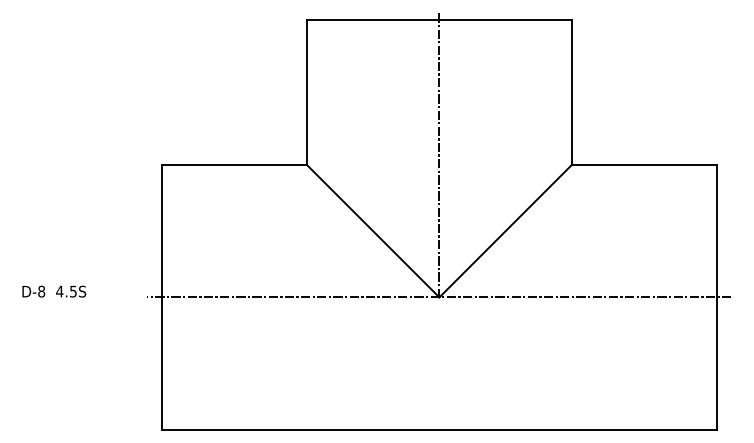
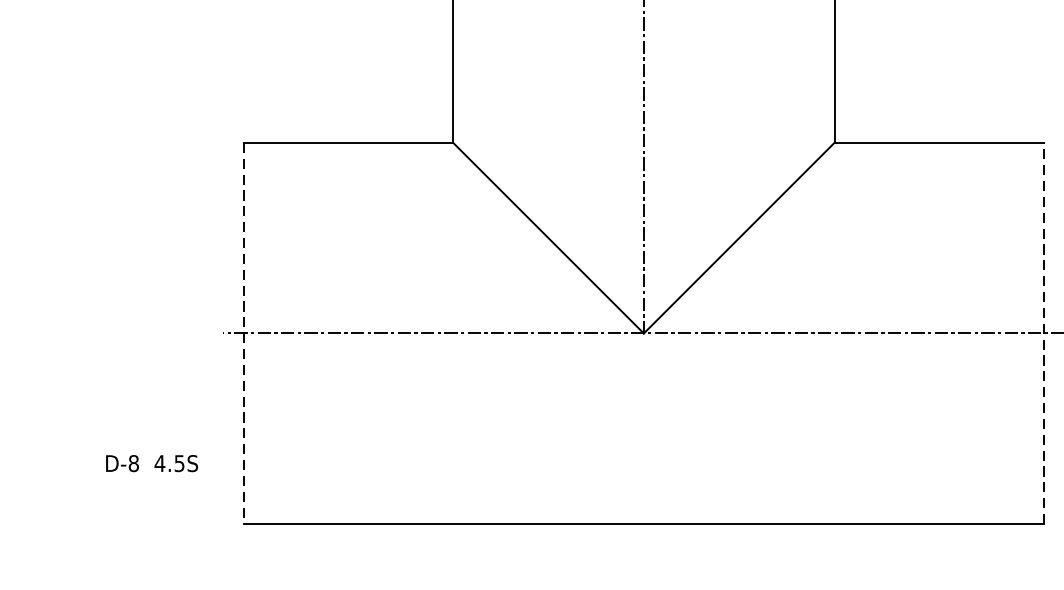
text: (54, 291) -> (152, 463), moved
line: (717, 296) -> (1044, 332), solid -> dashed
line: (161, 297) -> (243, 333), solid -> dashed

